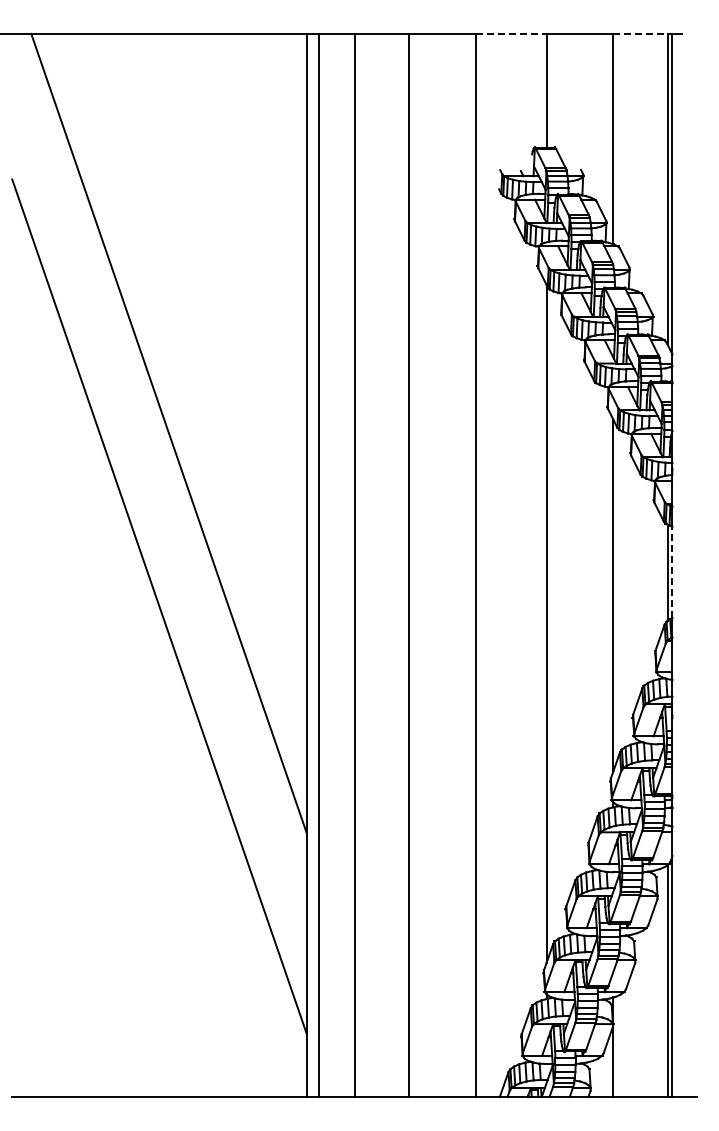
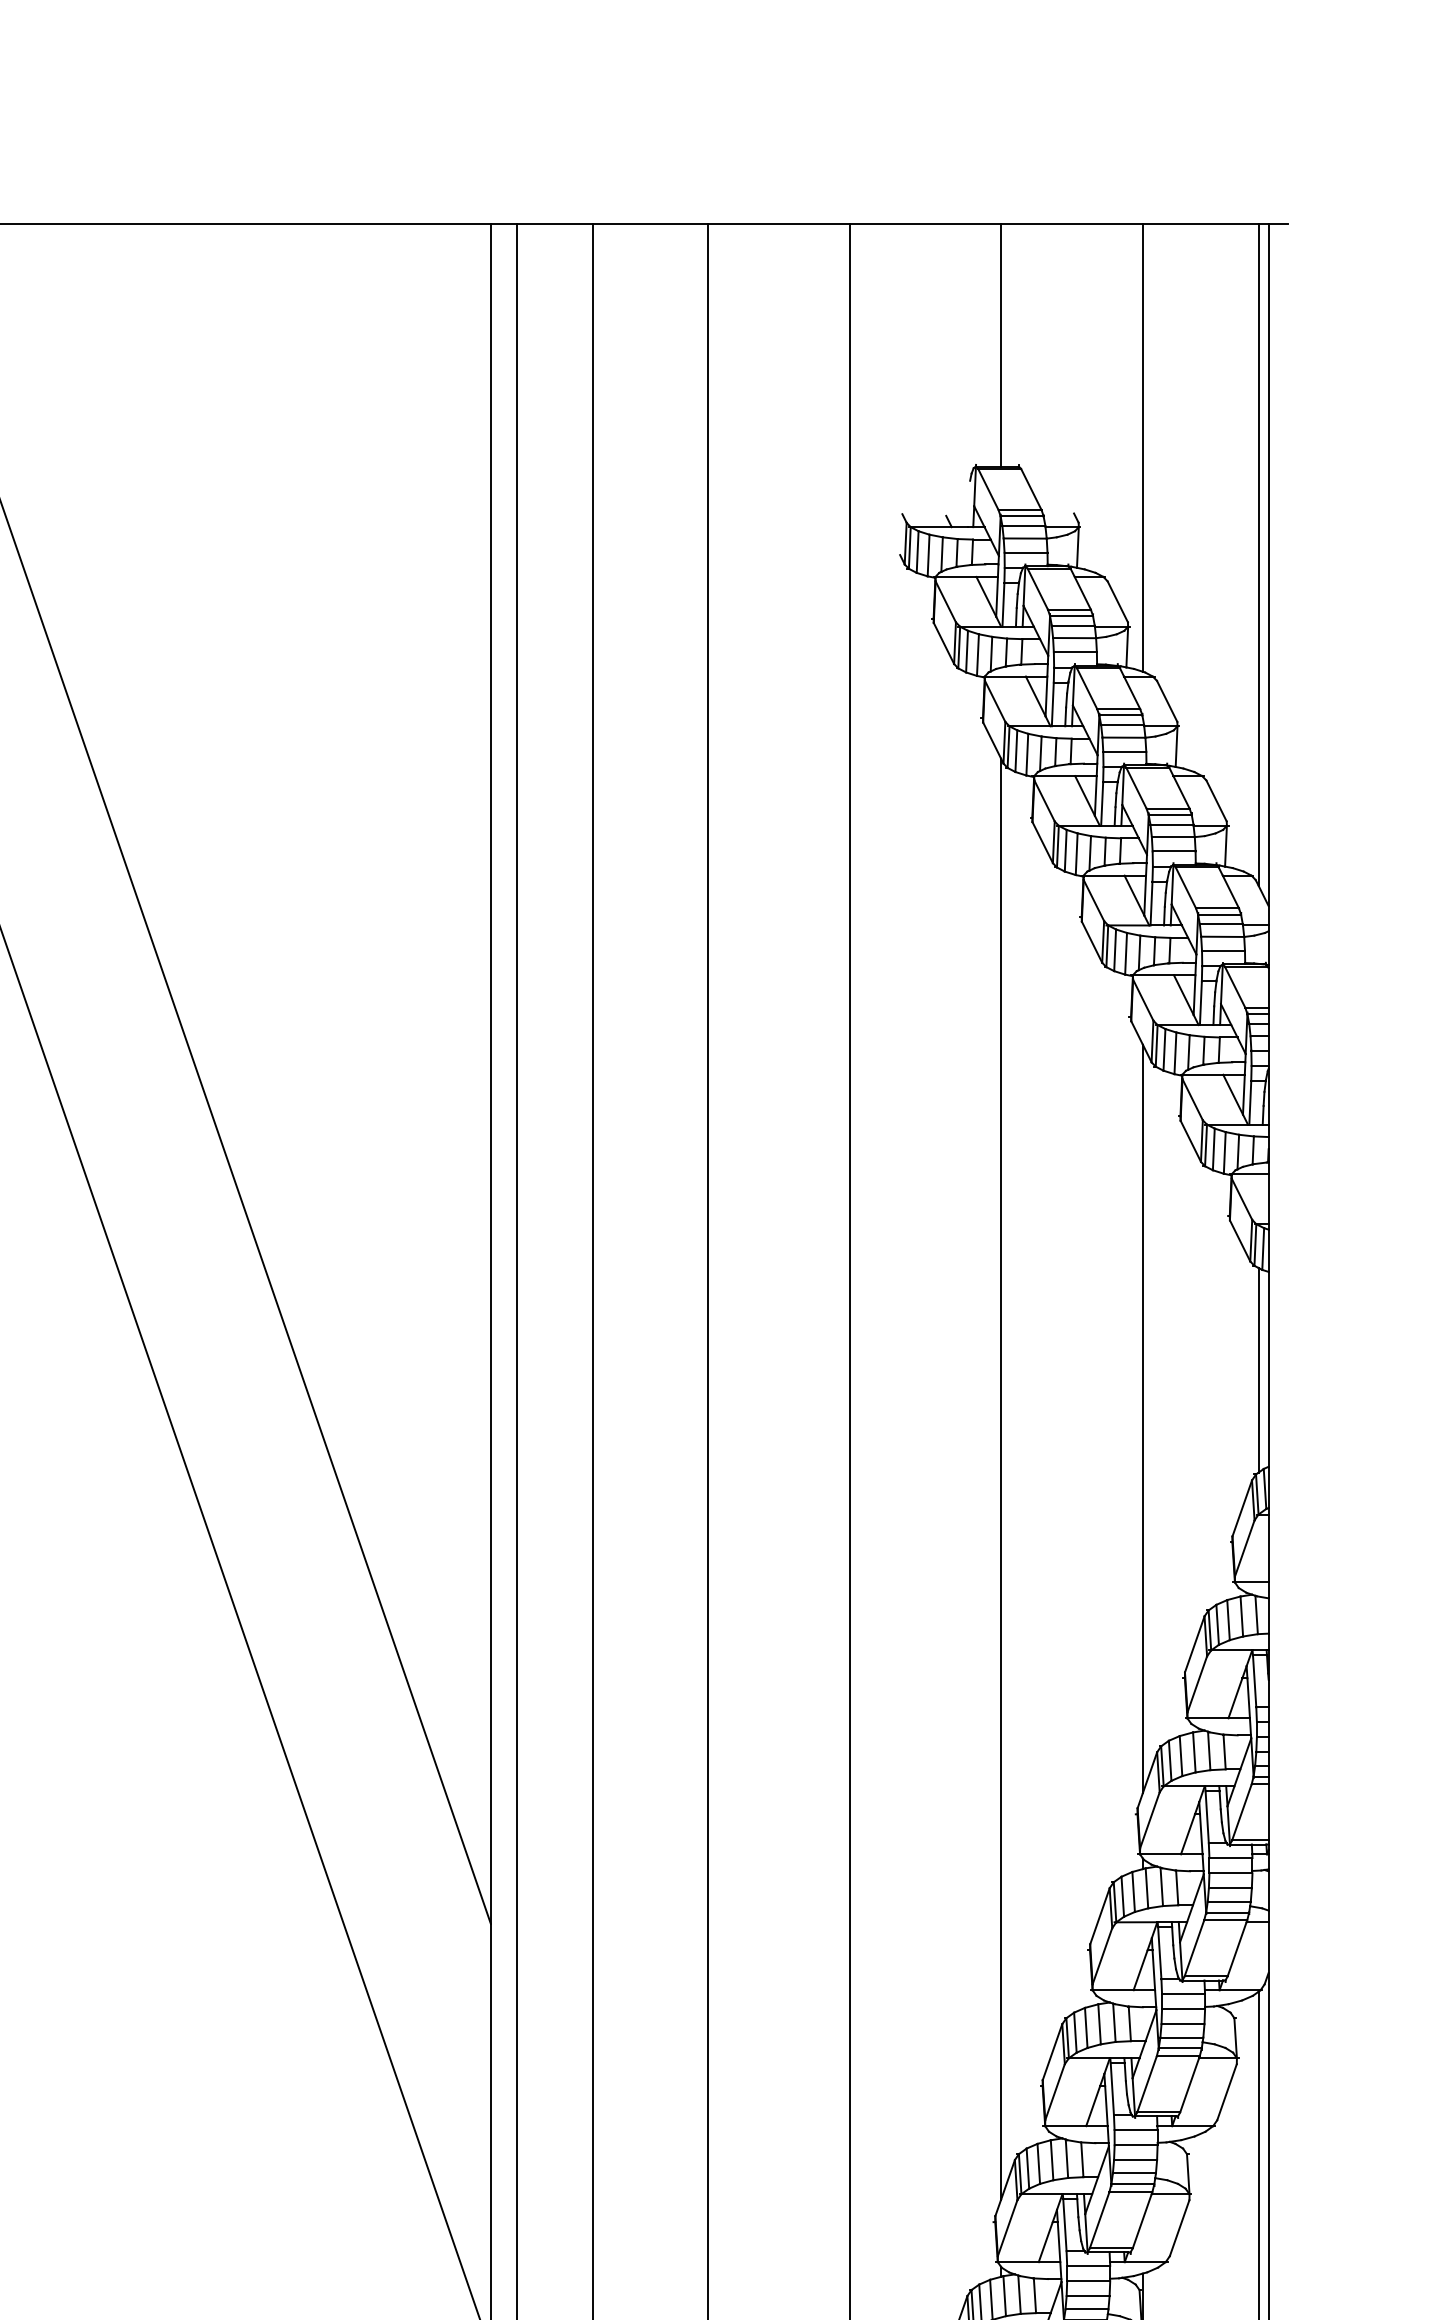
line: (511, 33) -> (926, 223), dashed -> solid
line: (641, 33) -> (1202, 223), dashed -> solid
line: (672, 572) -> (1268, 1369), dashed -> solid

